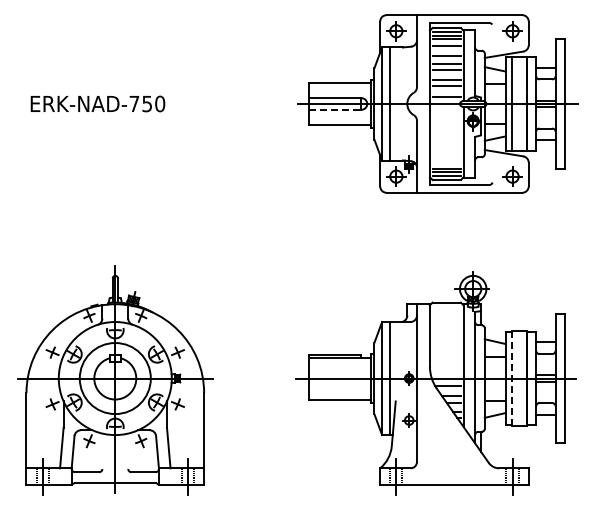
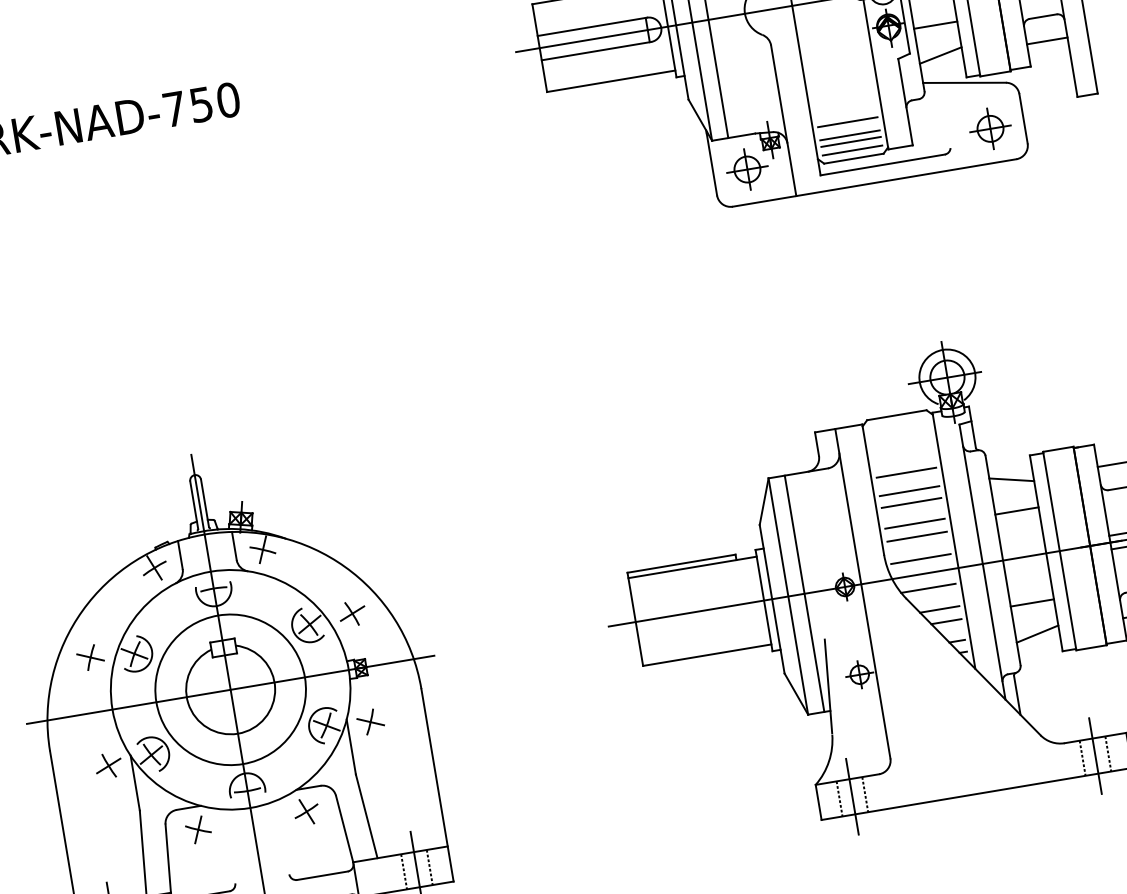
line: (335, 109) -> (596, 50), dashed -> solid
line: (446, 162) -> (847, 122), added
line: (446, 330) -> (906, 473), added
line: (446, 338) -> (908, 490), added
line: (446, 344) -> (911, 502), added
line: (446, 354) -> (914, 523), added
line: (446, 360) -> (916, 536), added
line: (446, 371) -> (920, 559), added
line: (511, 379) -> (1059, 553), dashed -> solid

